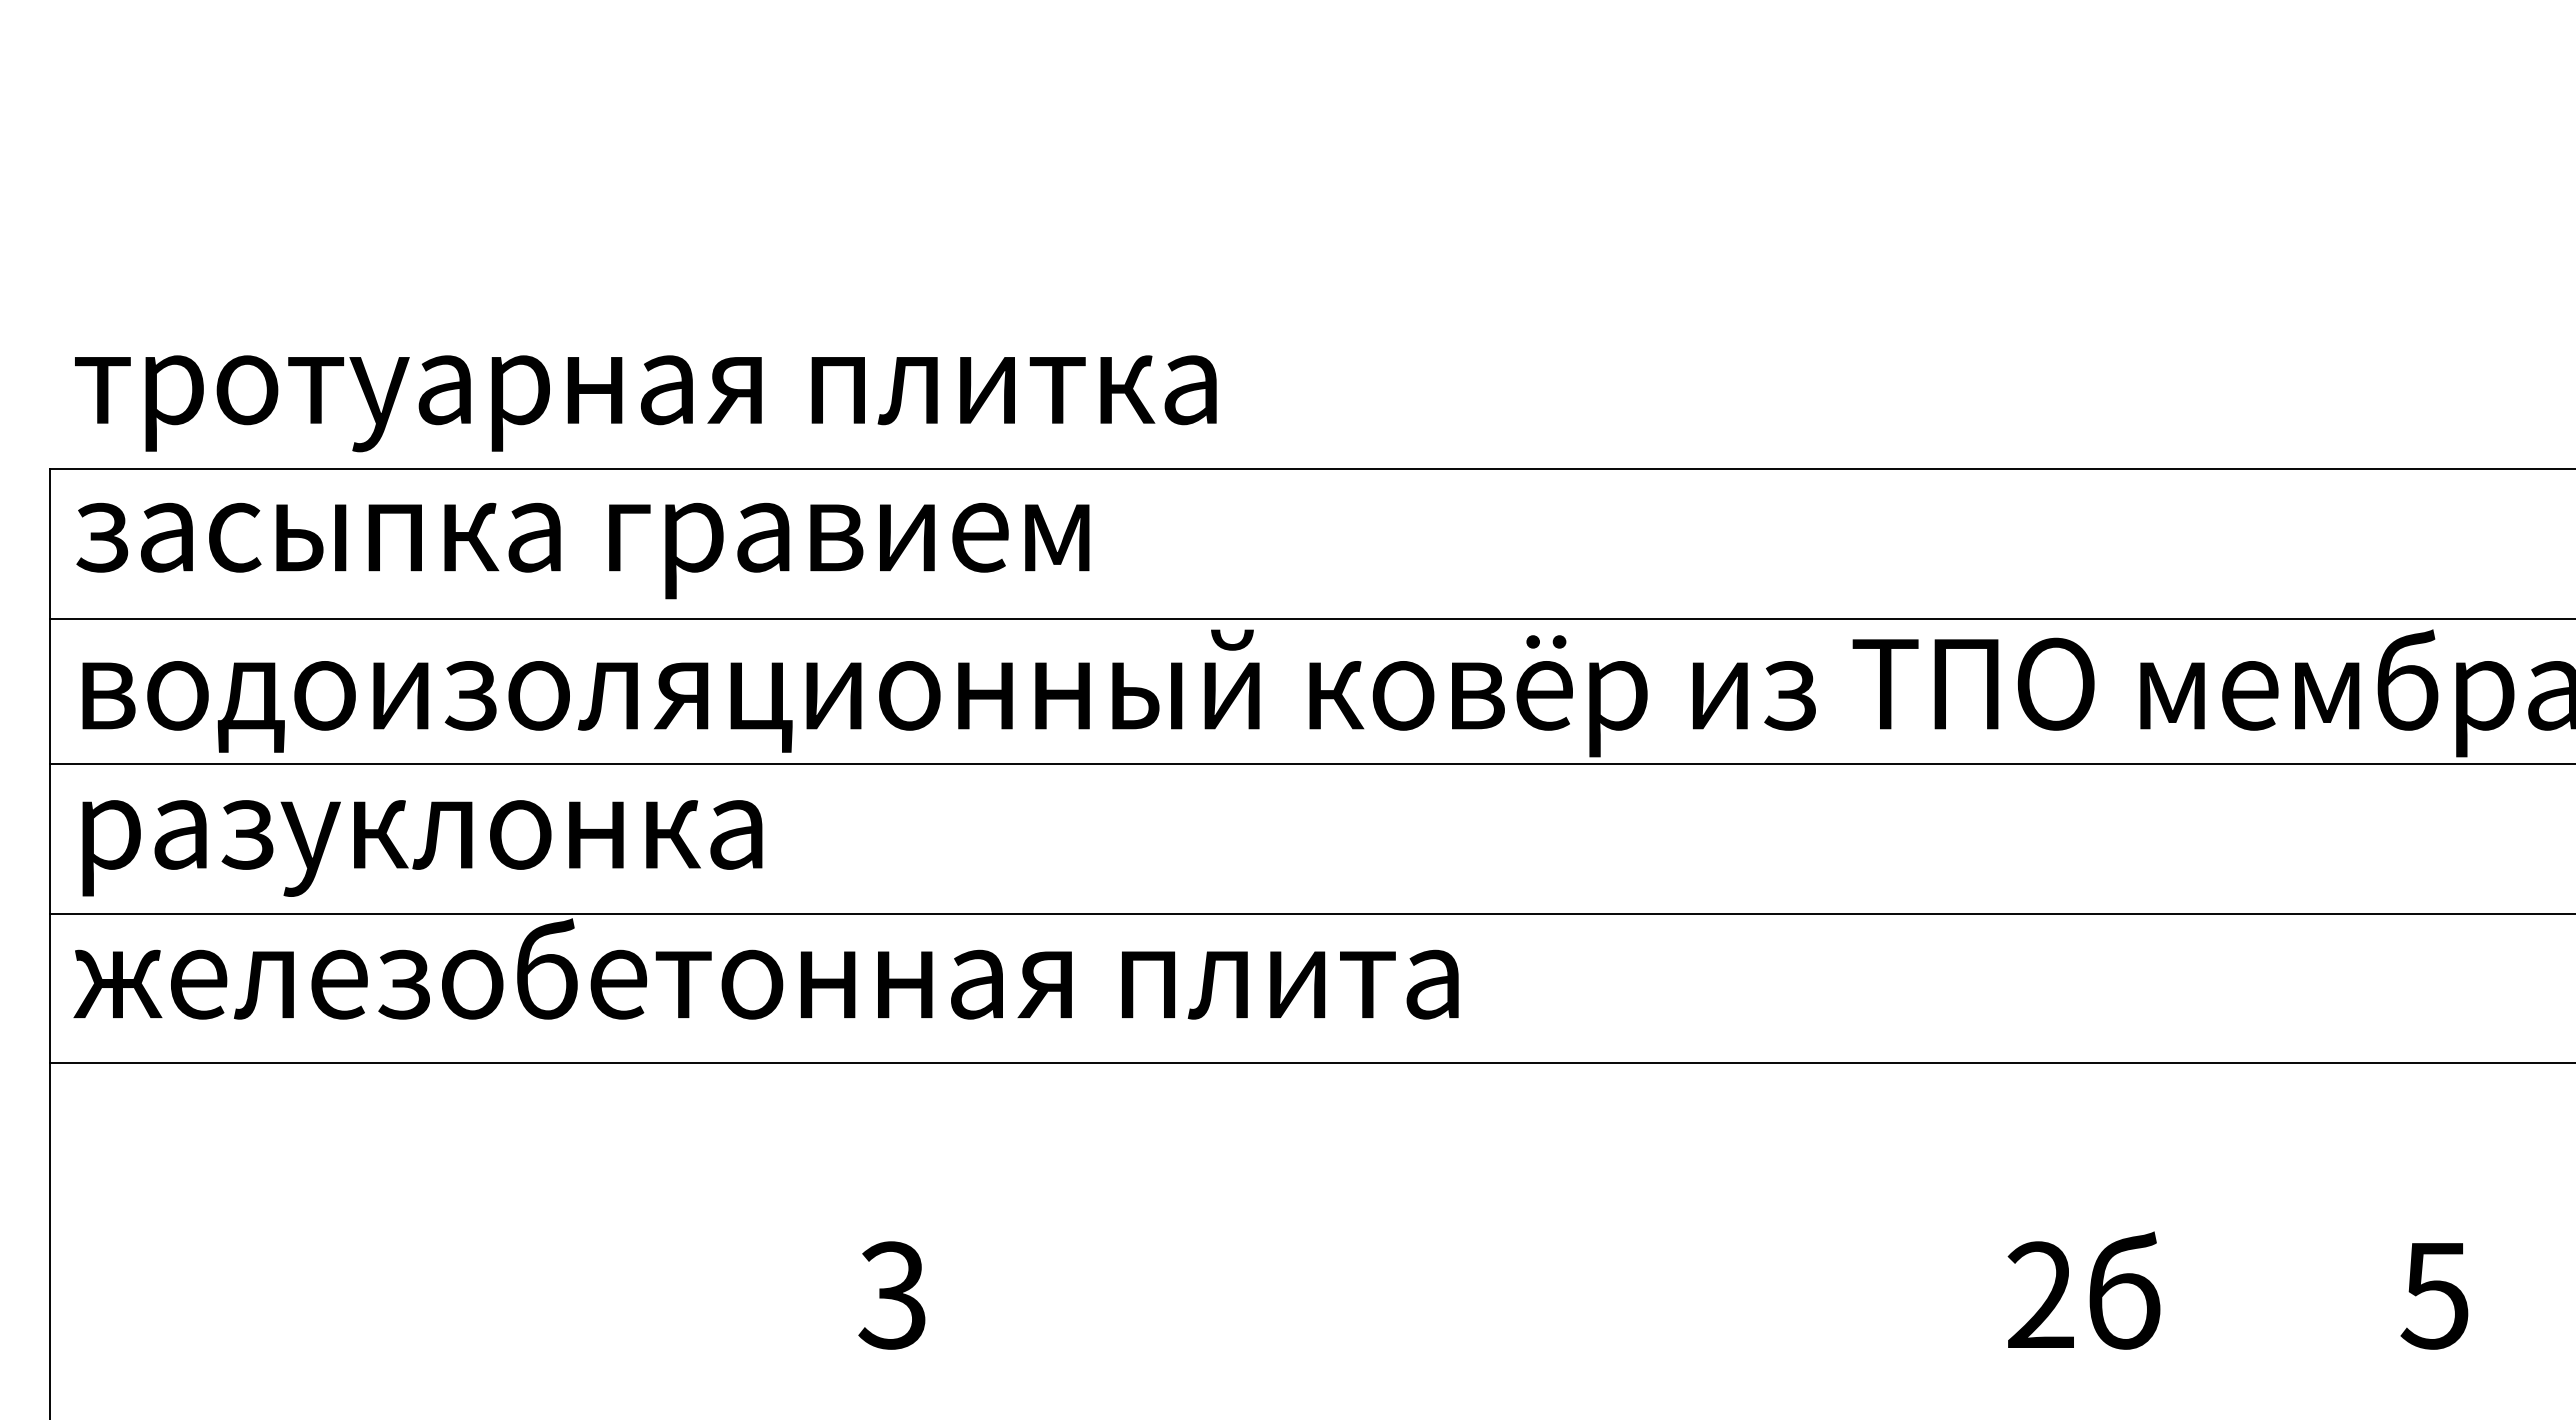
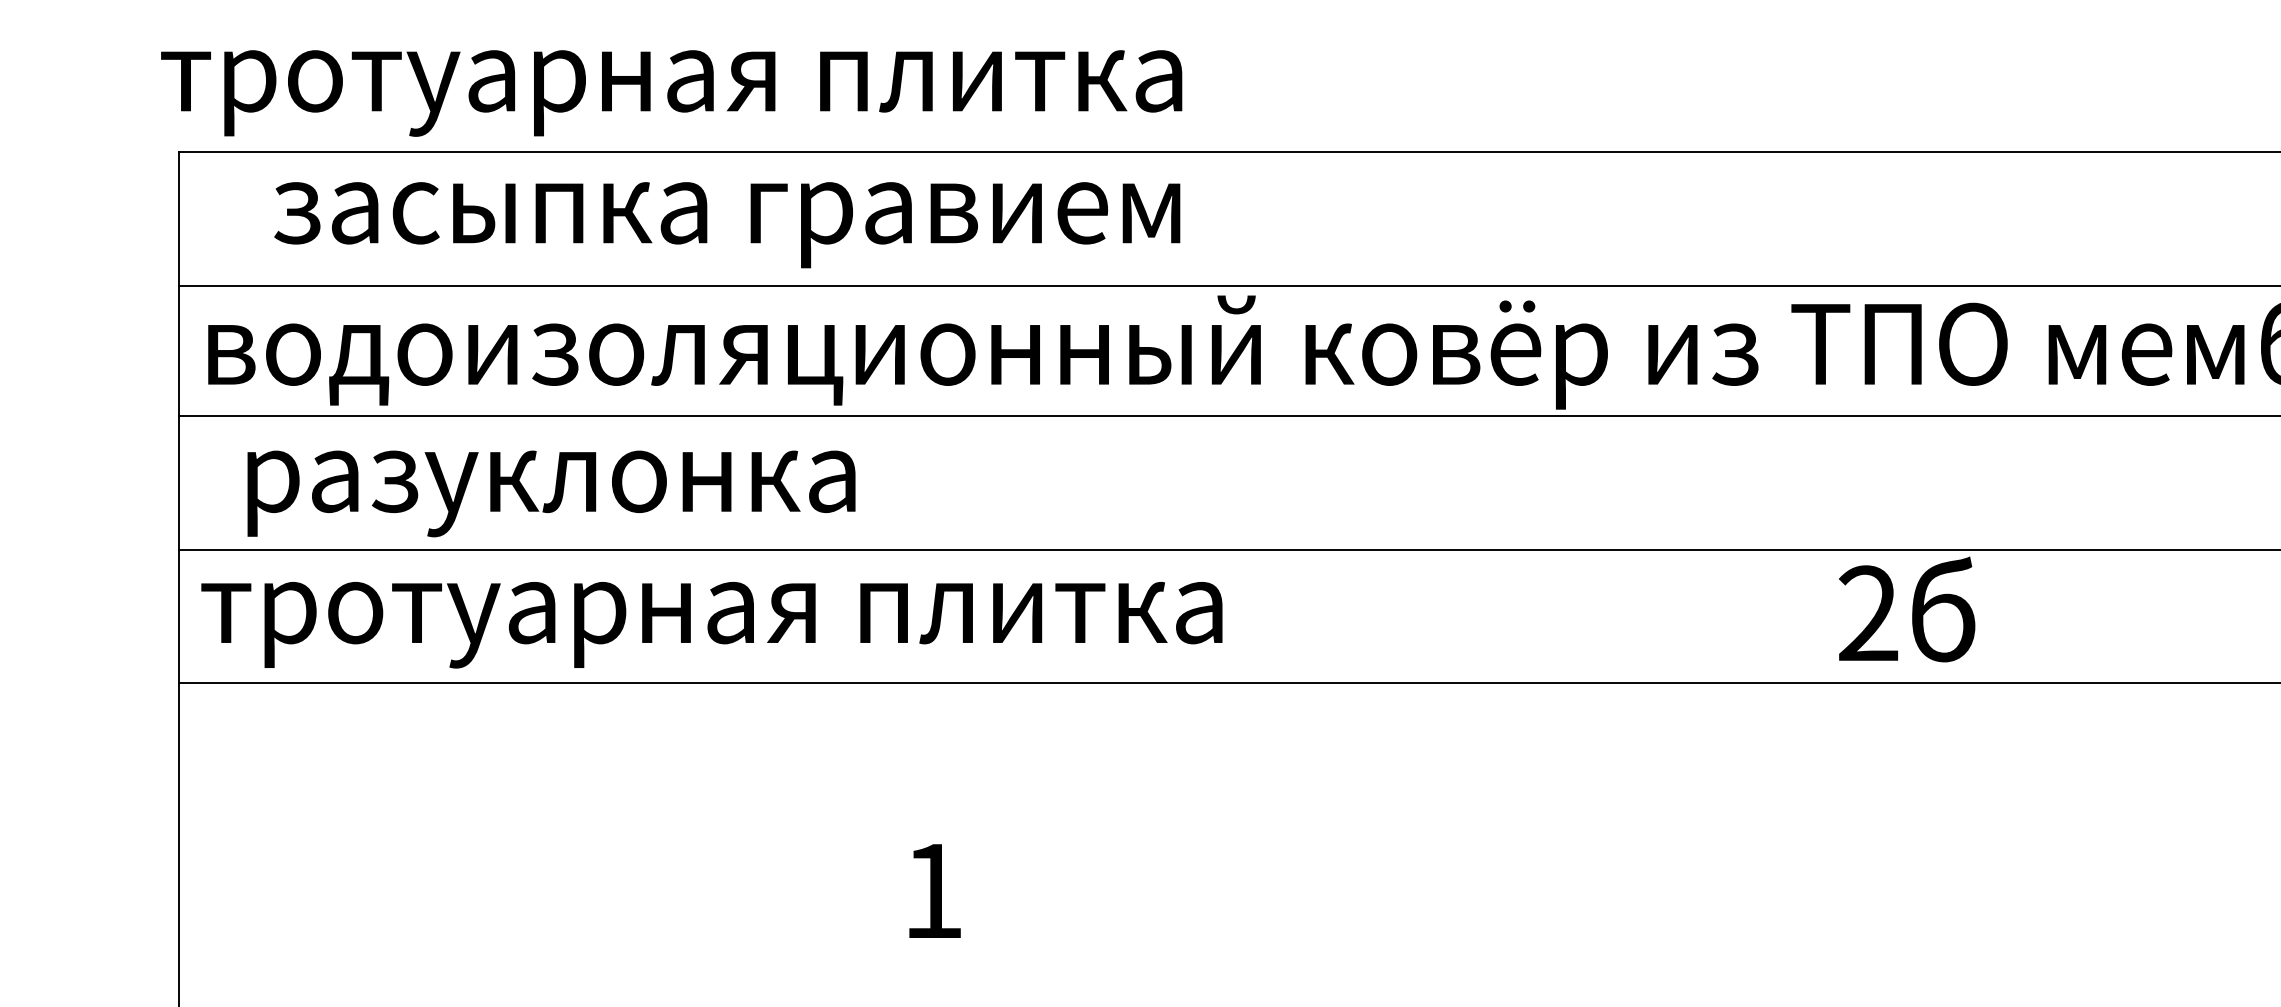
text: (645, 403) -> (671, 93), moved
text: (582, 550) -> (726, 224), moved
text: (422, 848) -> (551, 493), moved
text: (765, 982) -> (818, 611), железобетонная плита -> тротуарная плитка
text: (2083, 1290) -> (1906, 609), moved
text: (891, 1295) -> (931, 891), 3 -> 1

